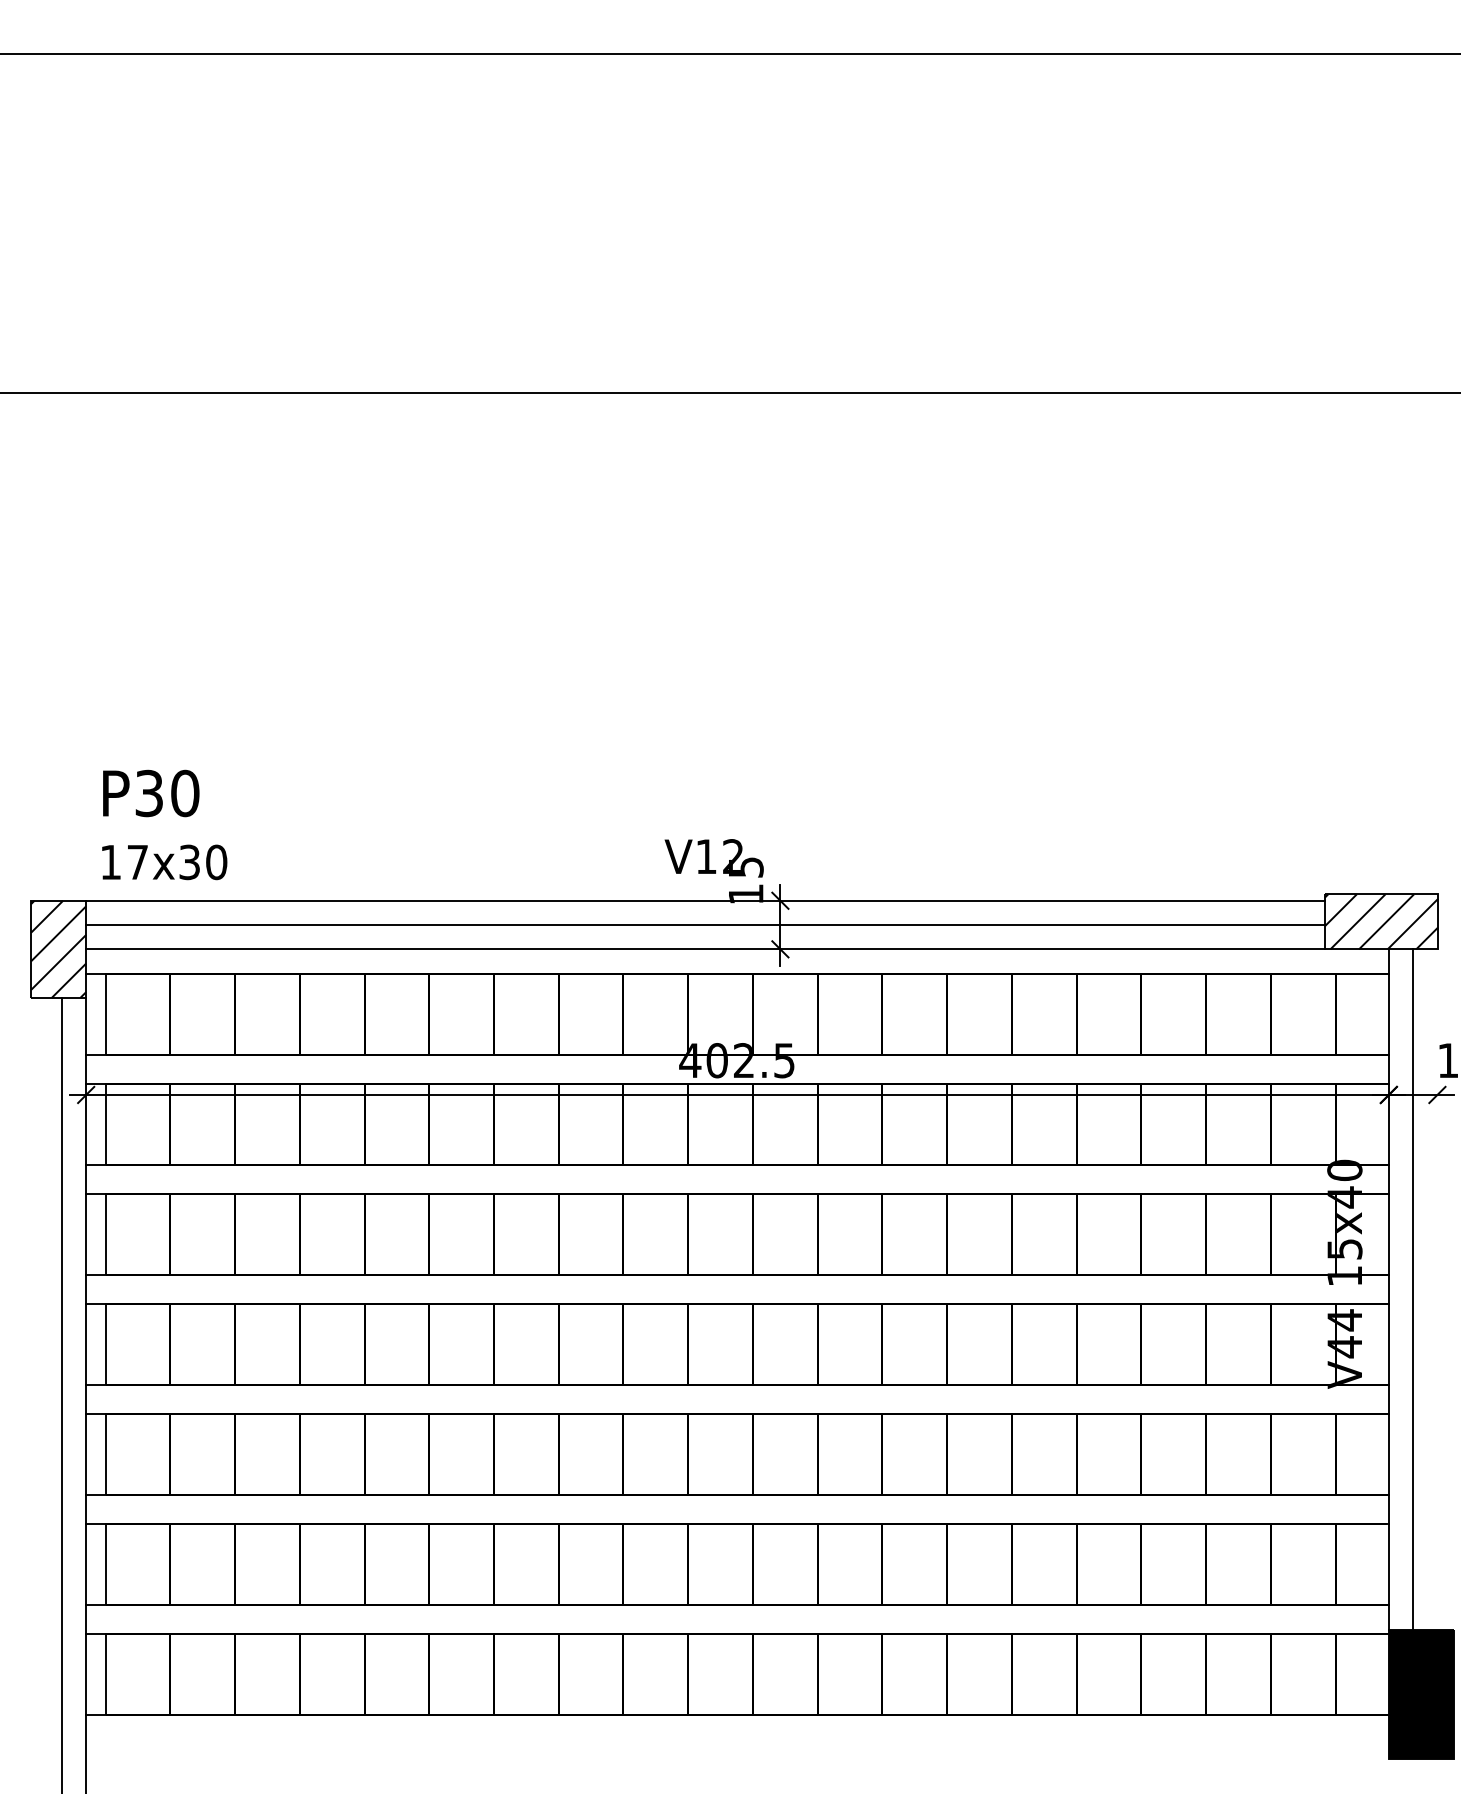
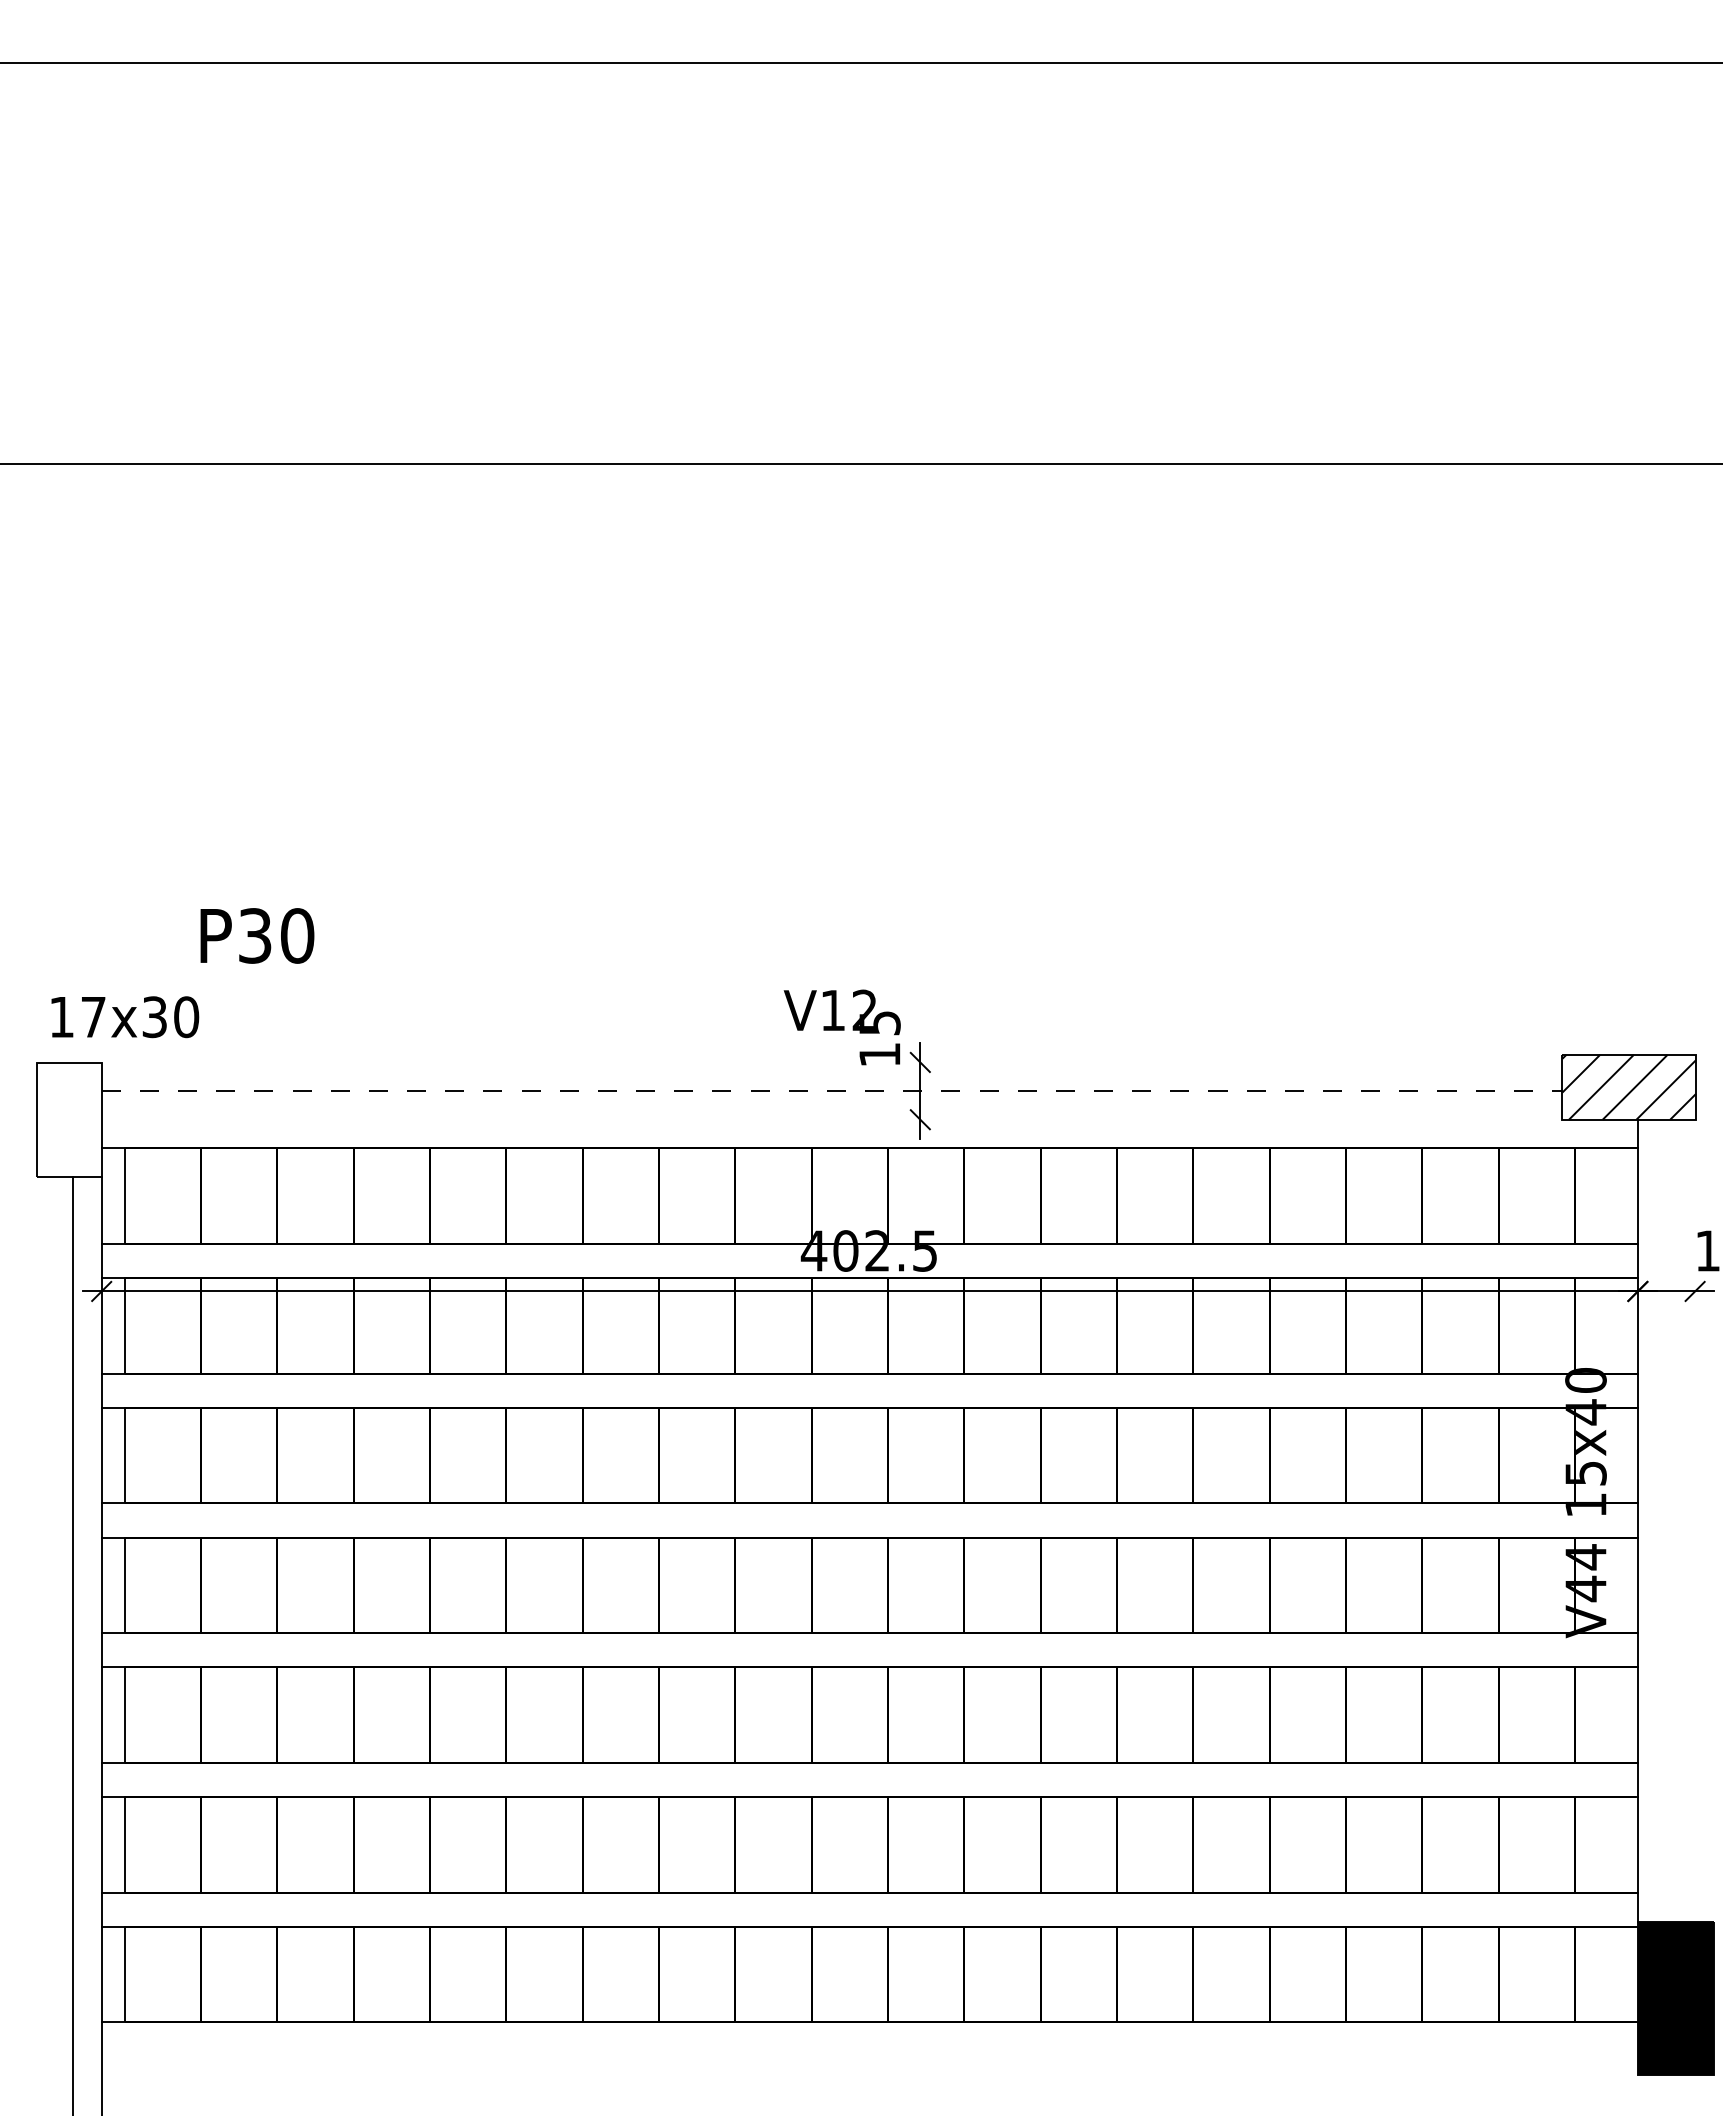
text: (151, 793) -> (257, 935), moved
text: (164, 862) -> (125, 1017), moved
line: (705, 900) -> (831, 1062), removed
line: (705, 925) -> (832, 1091), solid -> dashed
hatch: (58, 949) -> (68, 1119), removed
line: (705, 949) -> (831, 1119), removed
line: (1413, 1289) -> (1666, 1520), removed

